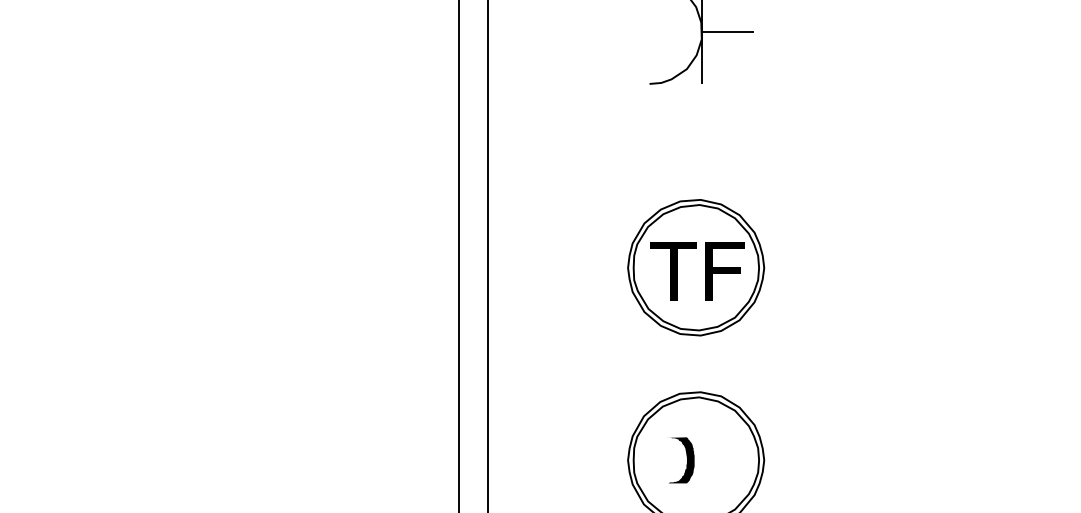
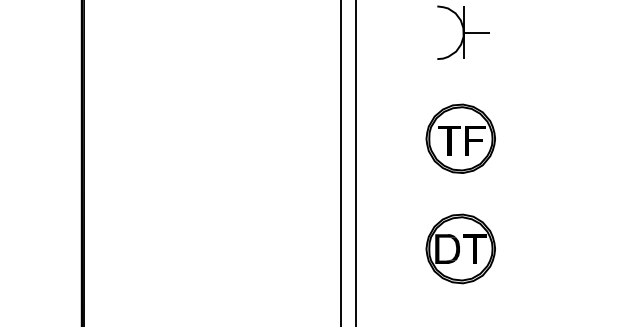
part: (695, 267) -> (460, 138), moved
fill: (665, 459) -> (445, 248), added
fill: (725, 459) -> (475, 248), added

